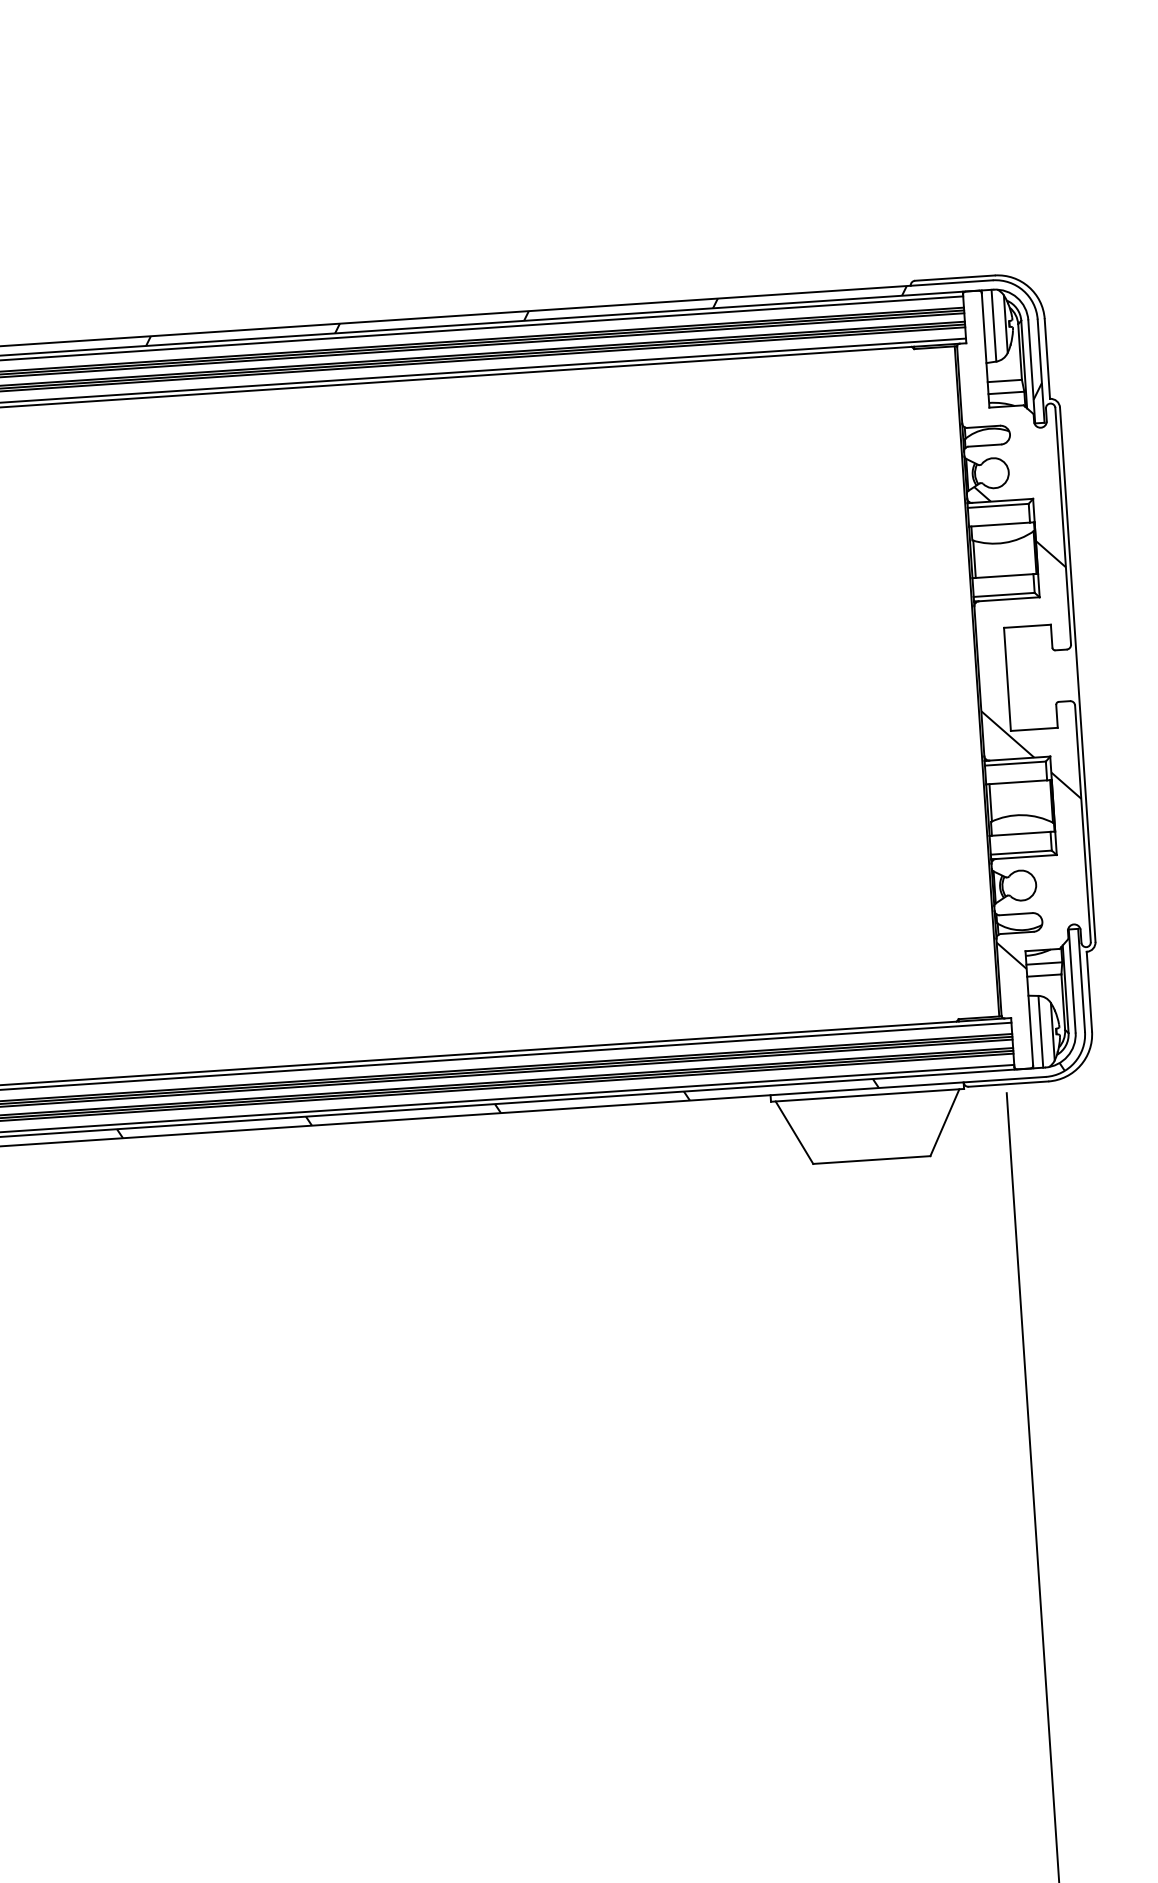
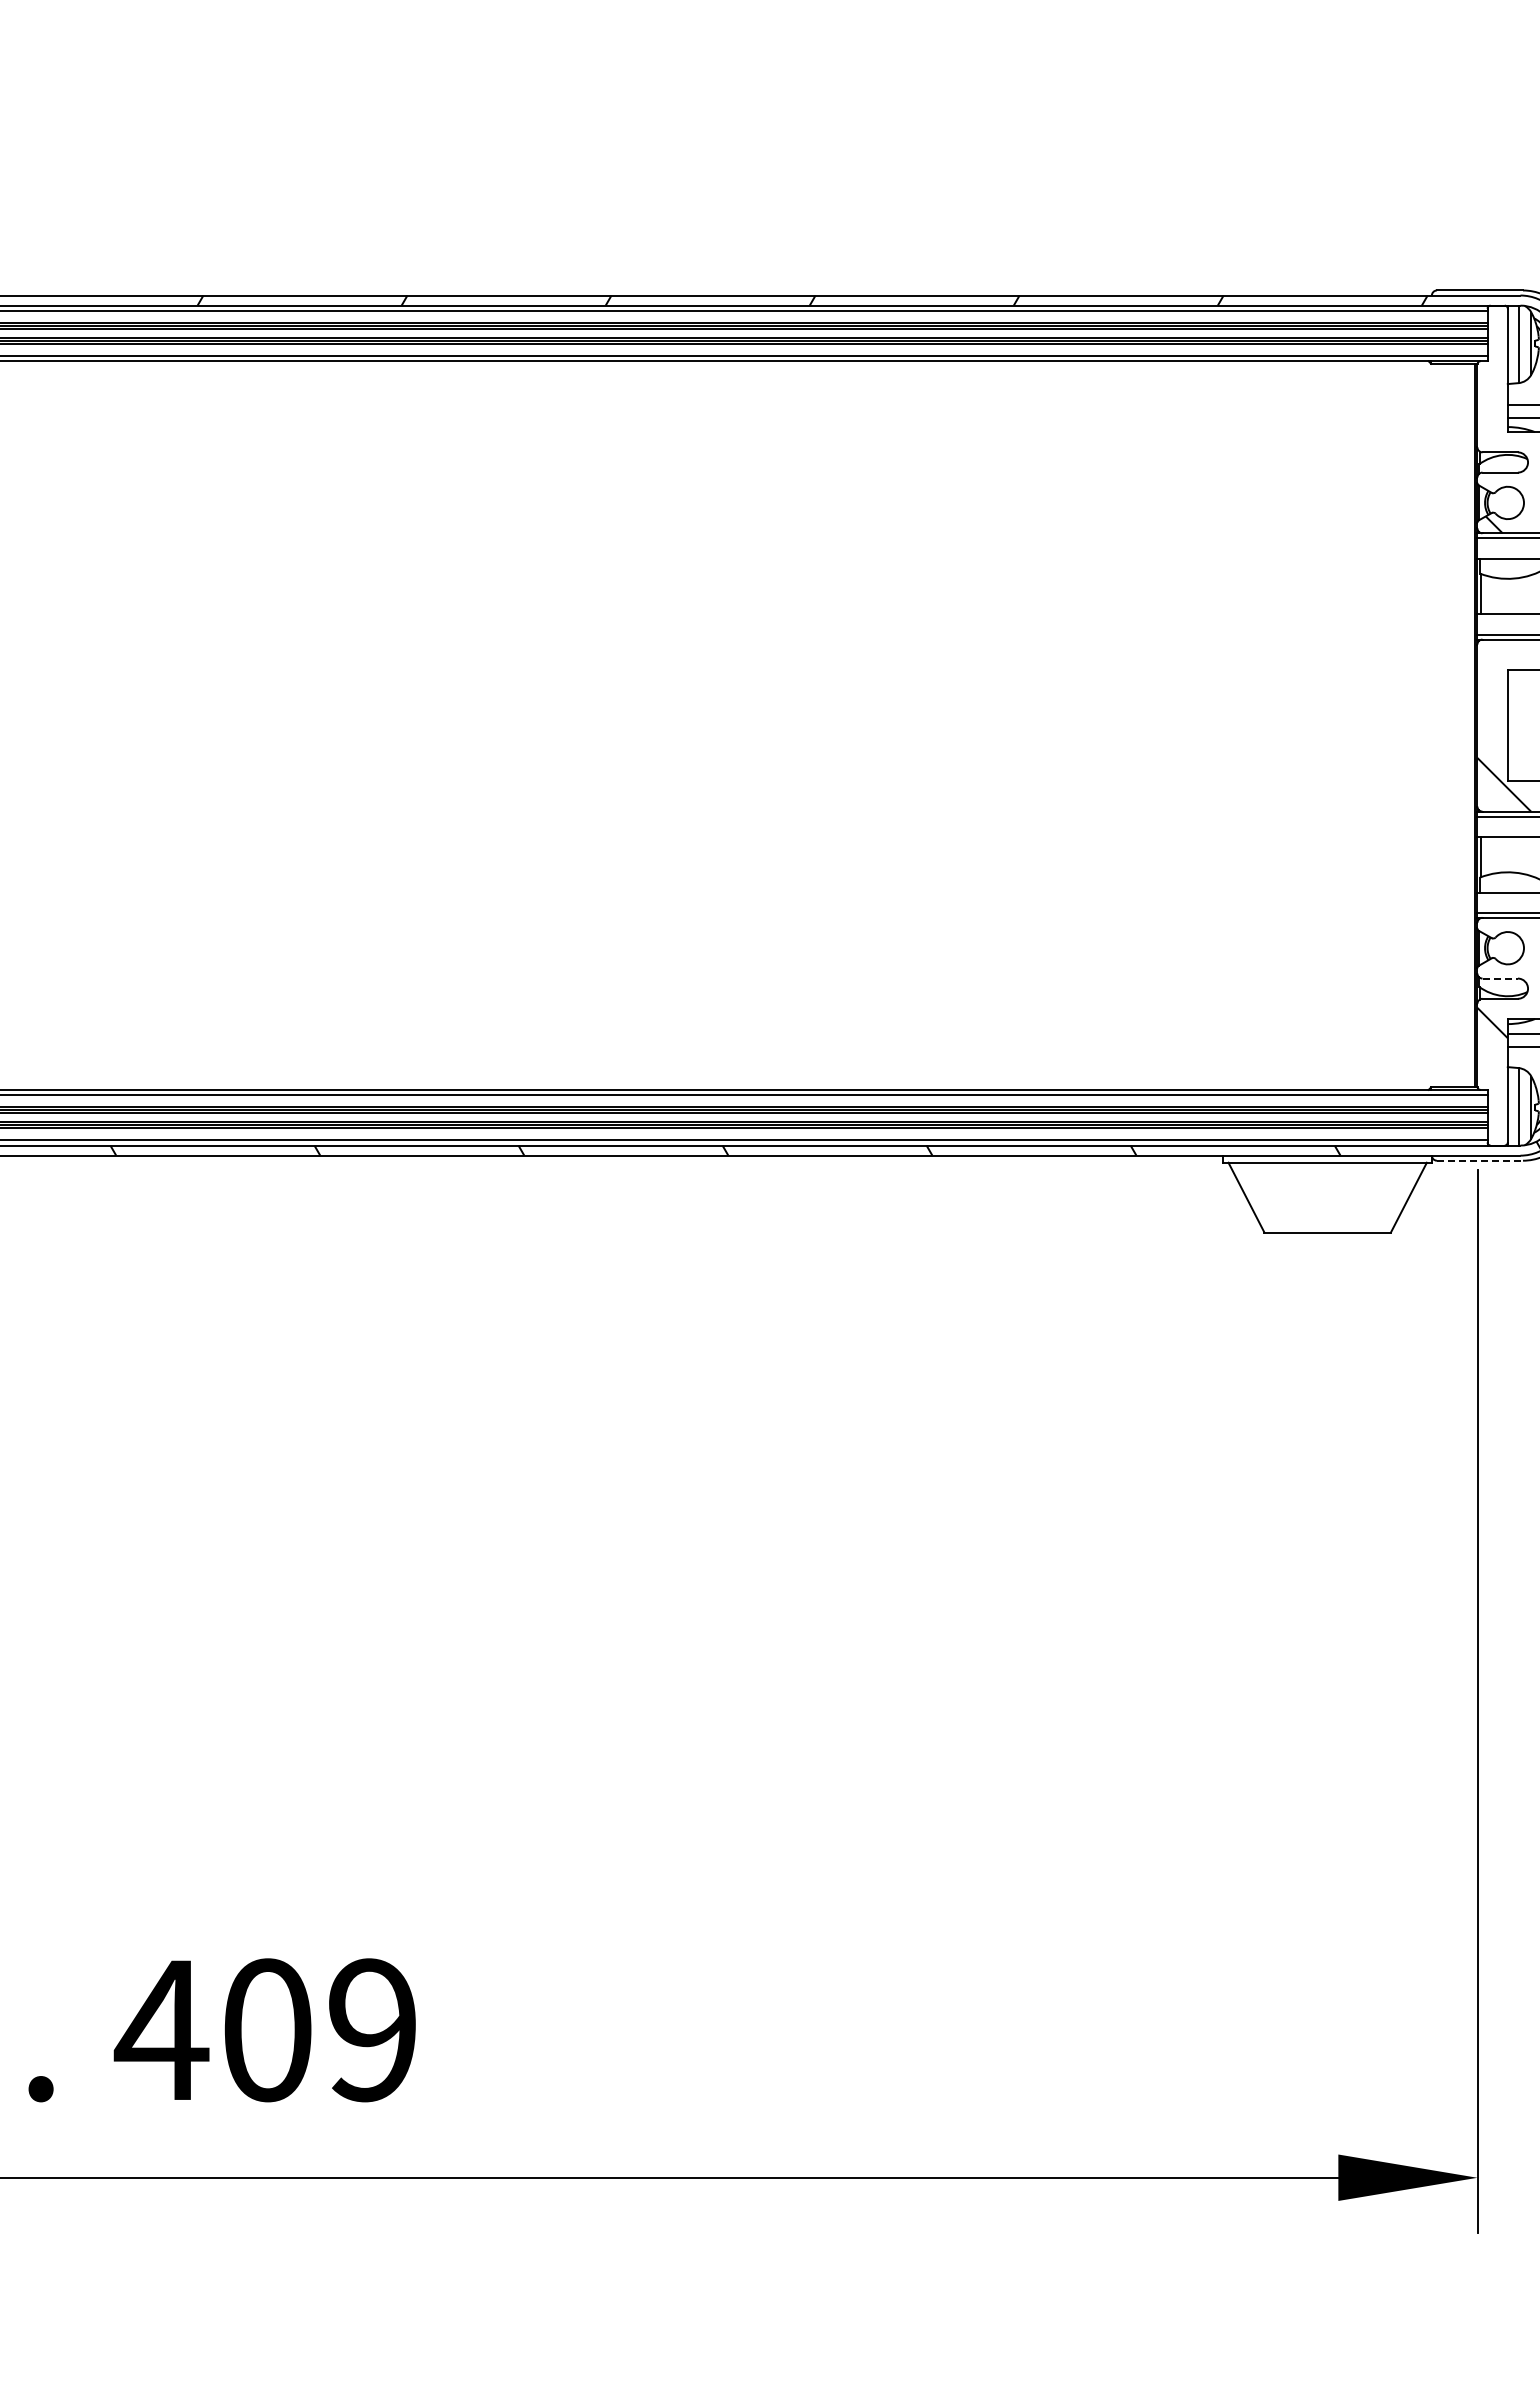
line: (1016, 914) -> (1500, 978), solid -> dashed
line: (1008, 1083) -> (1480, 1160), solid -> dashed

